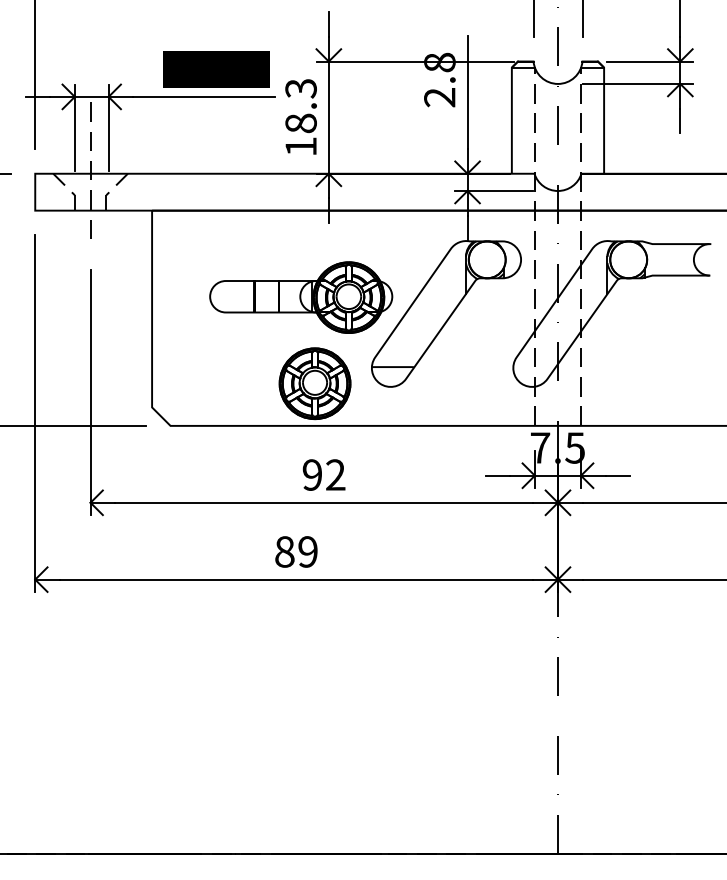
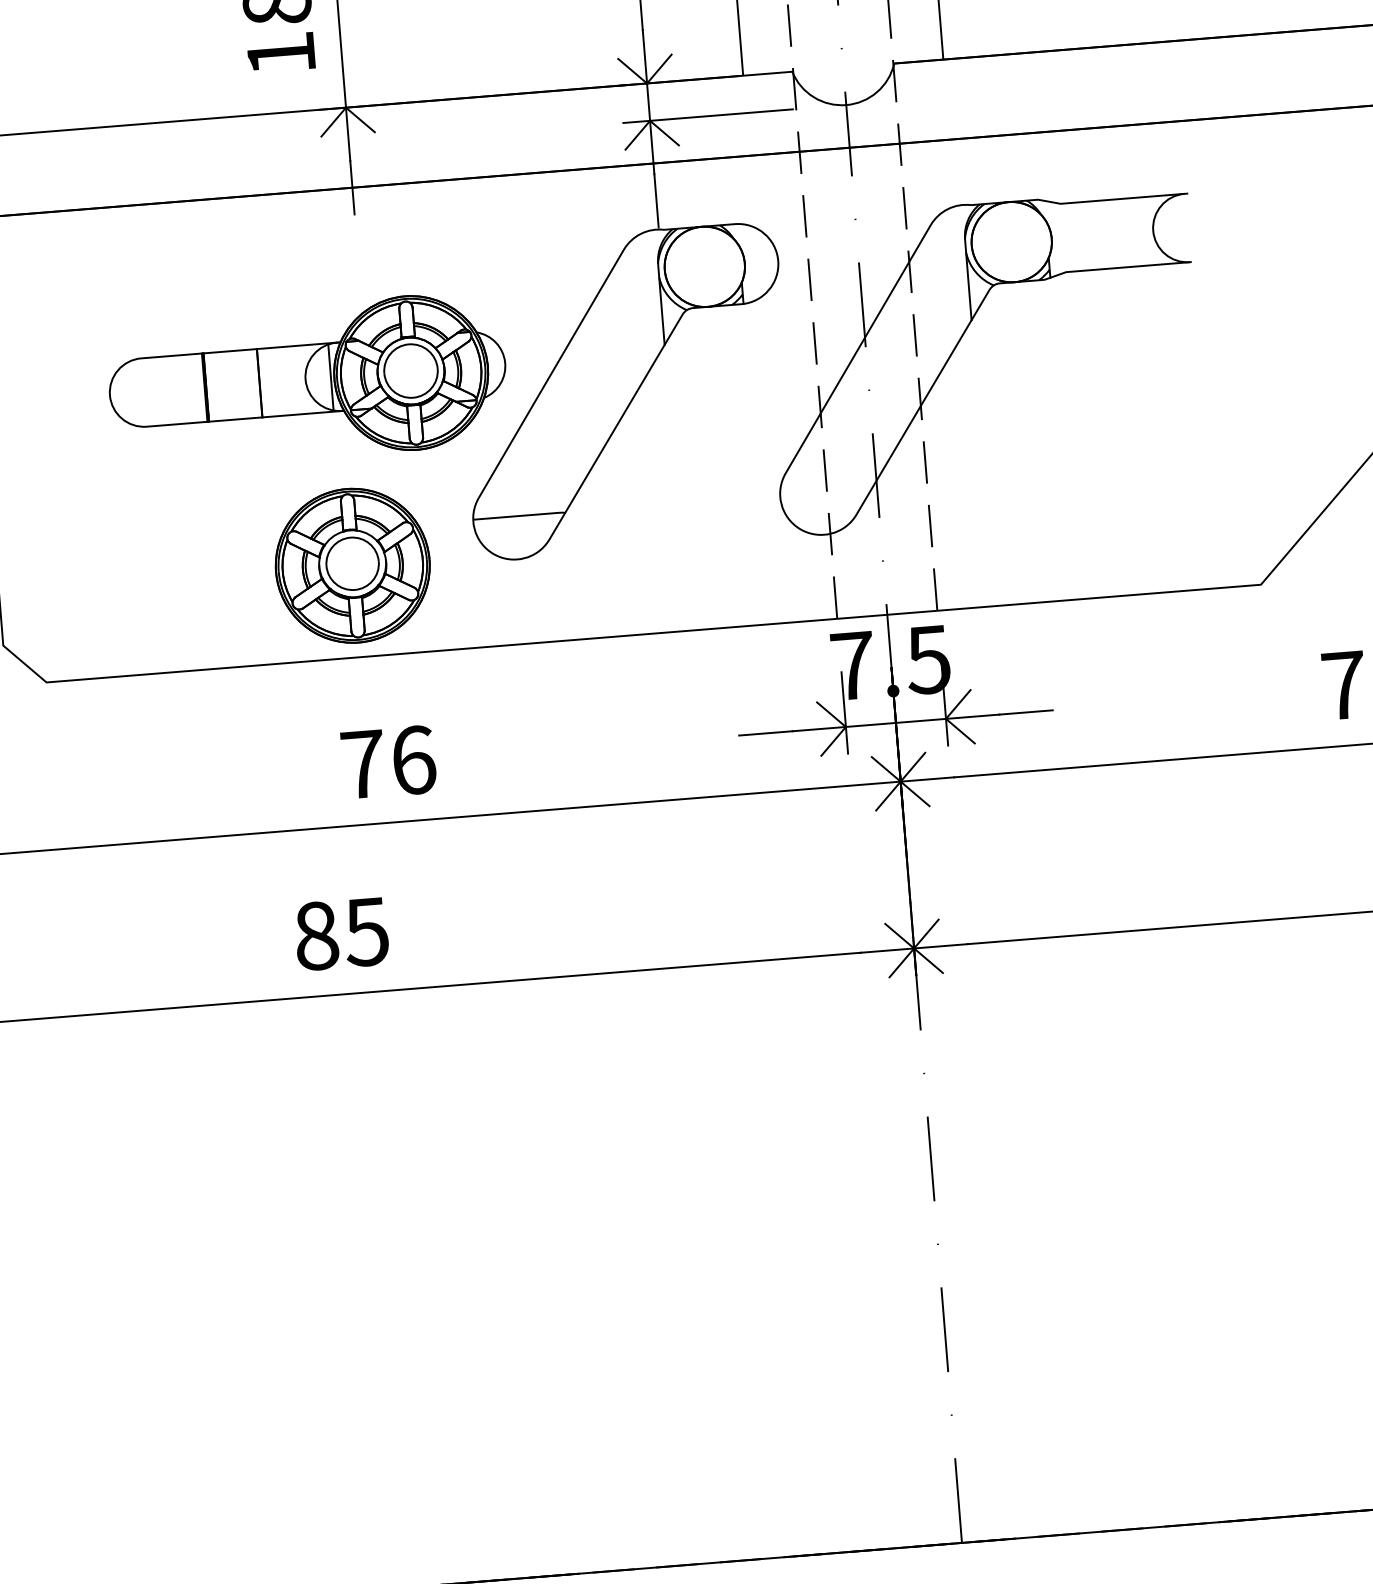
text: (323, 474) -> (386, 761), 92 -> 76
text: (307, 551) -> (365, 931), 89 -> 85

